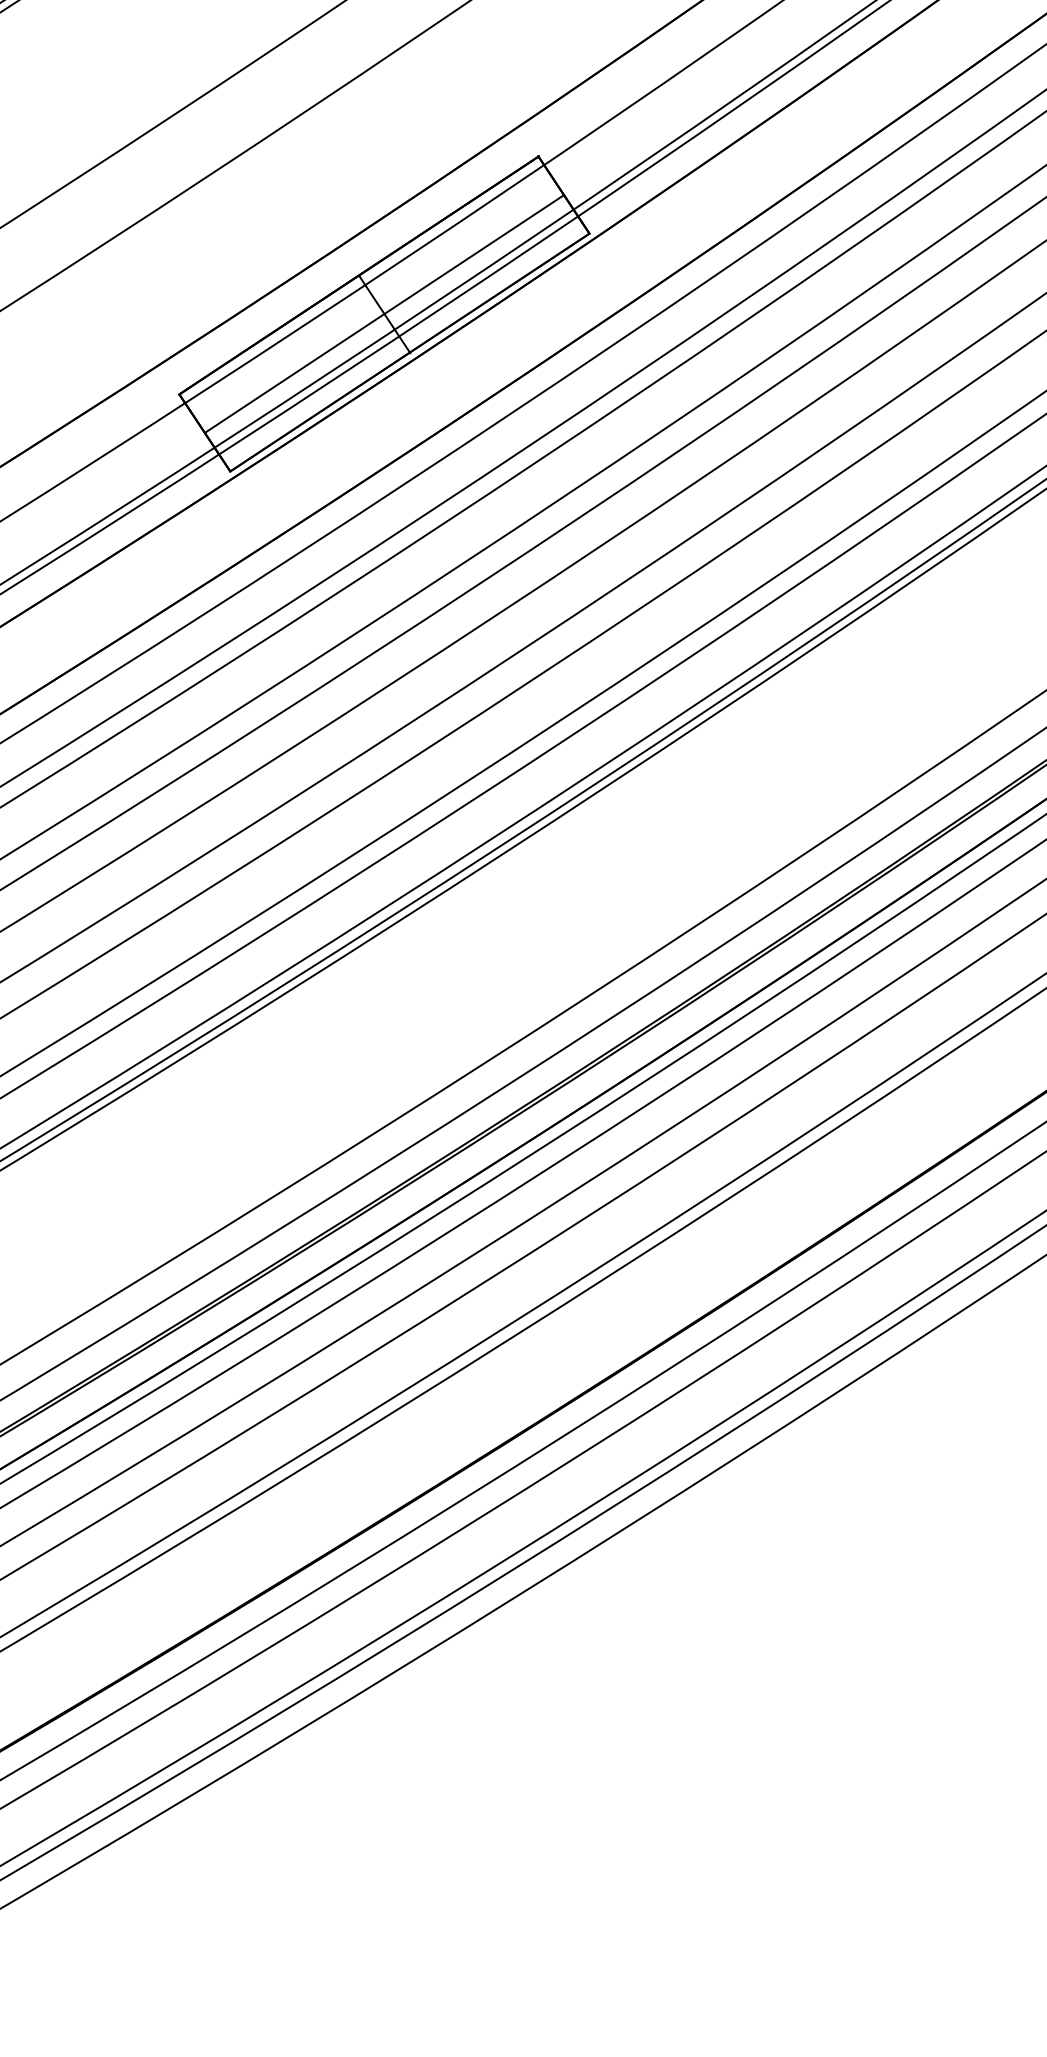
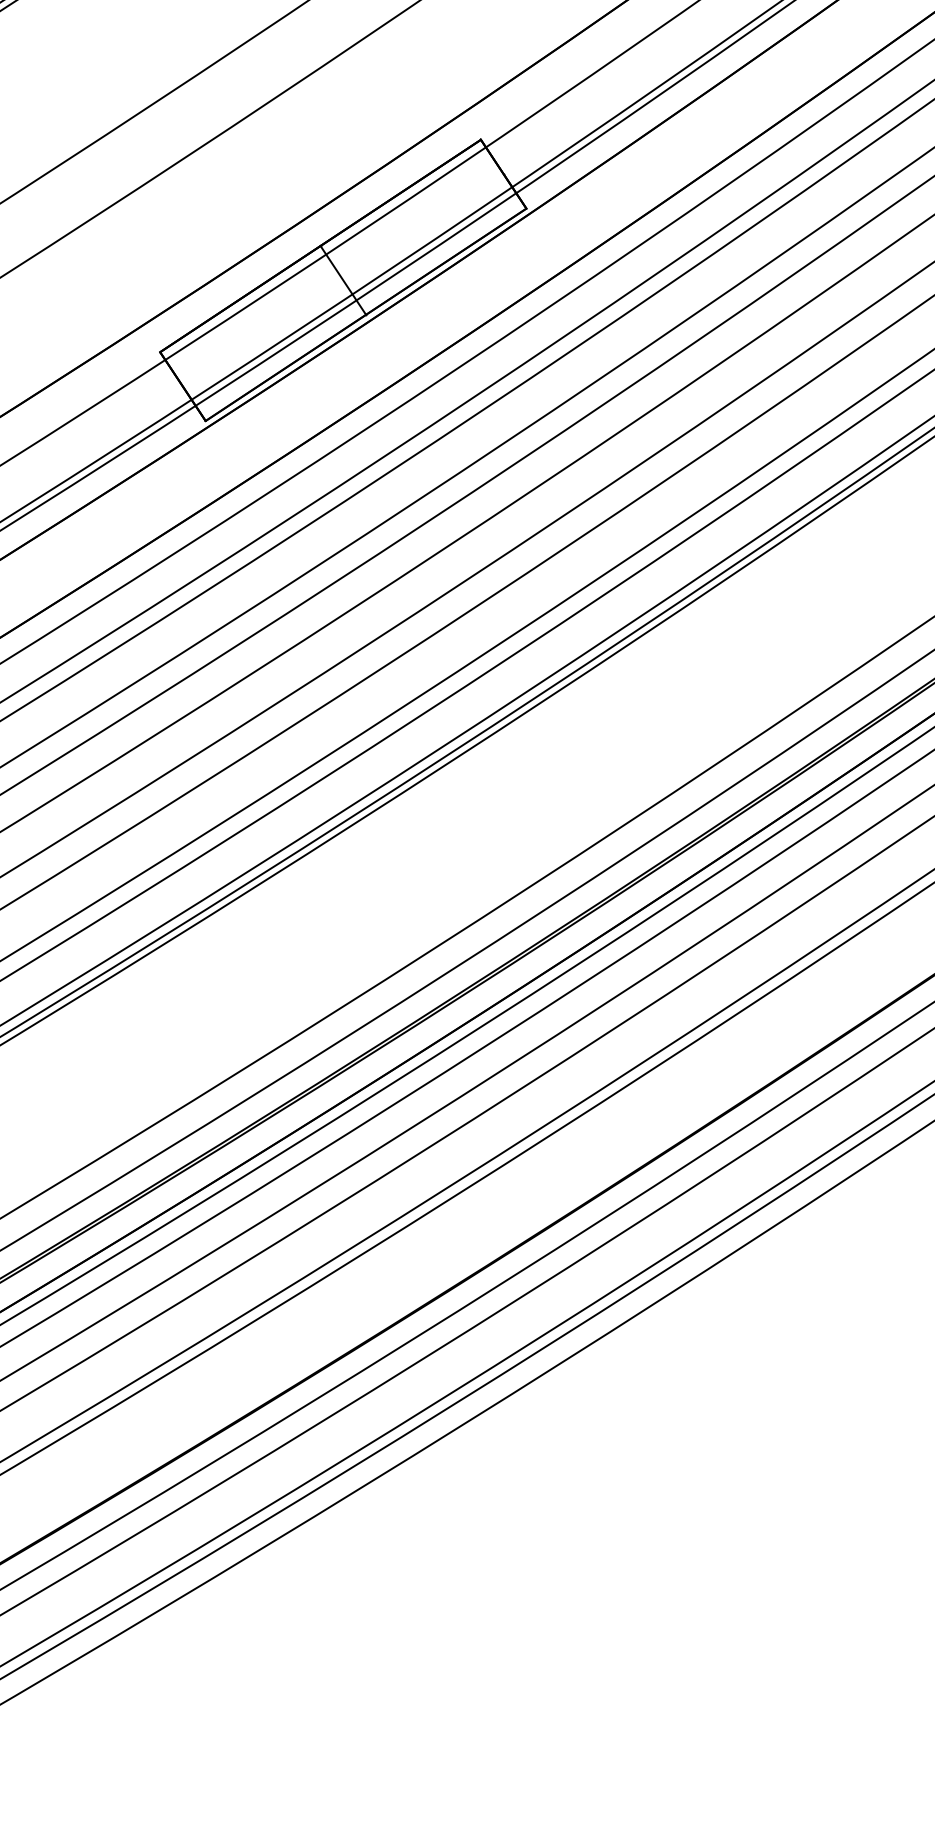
line: (384, 313) -> (343, 279), removed

